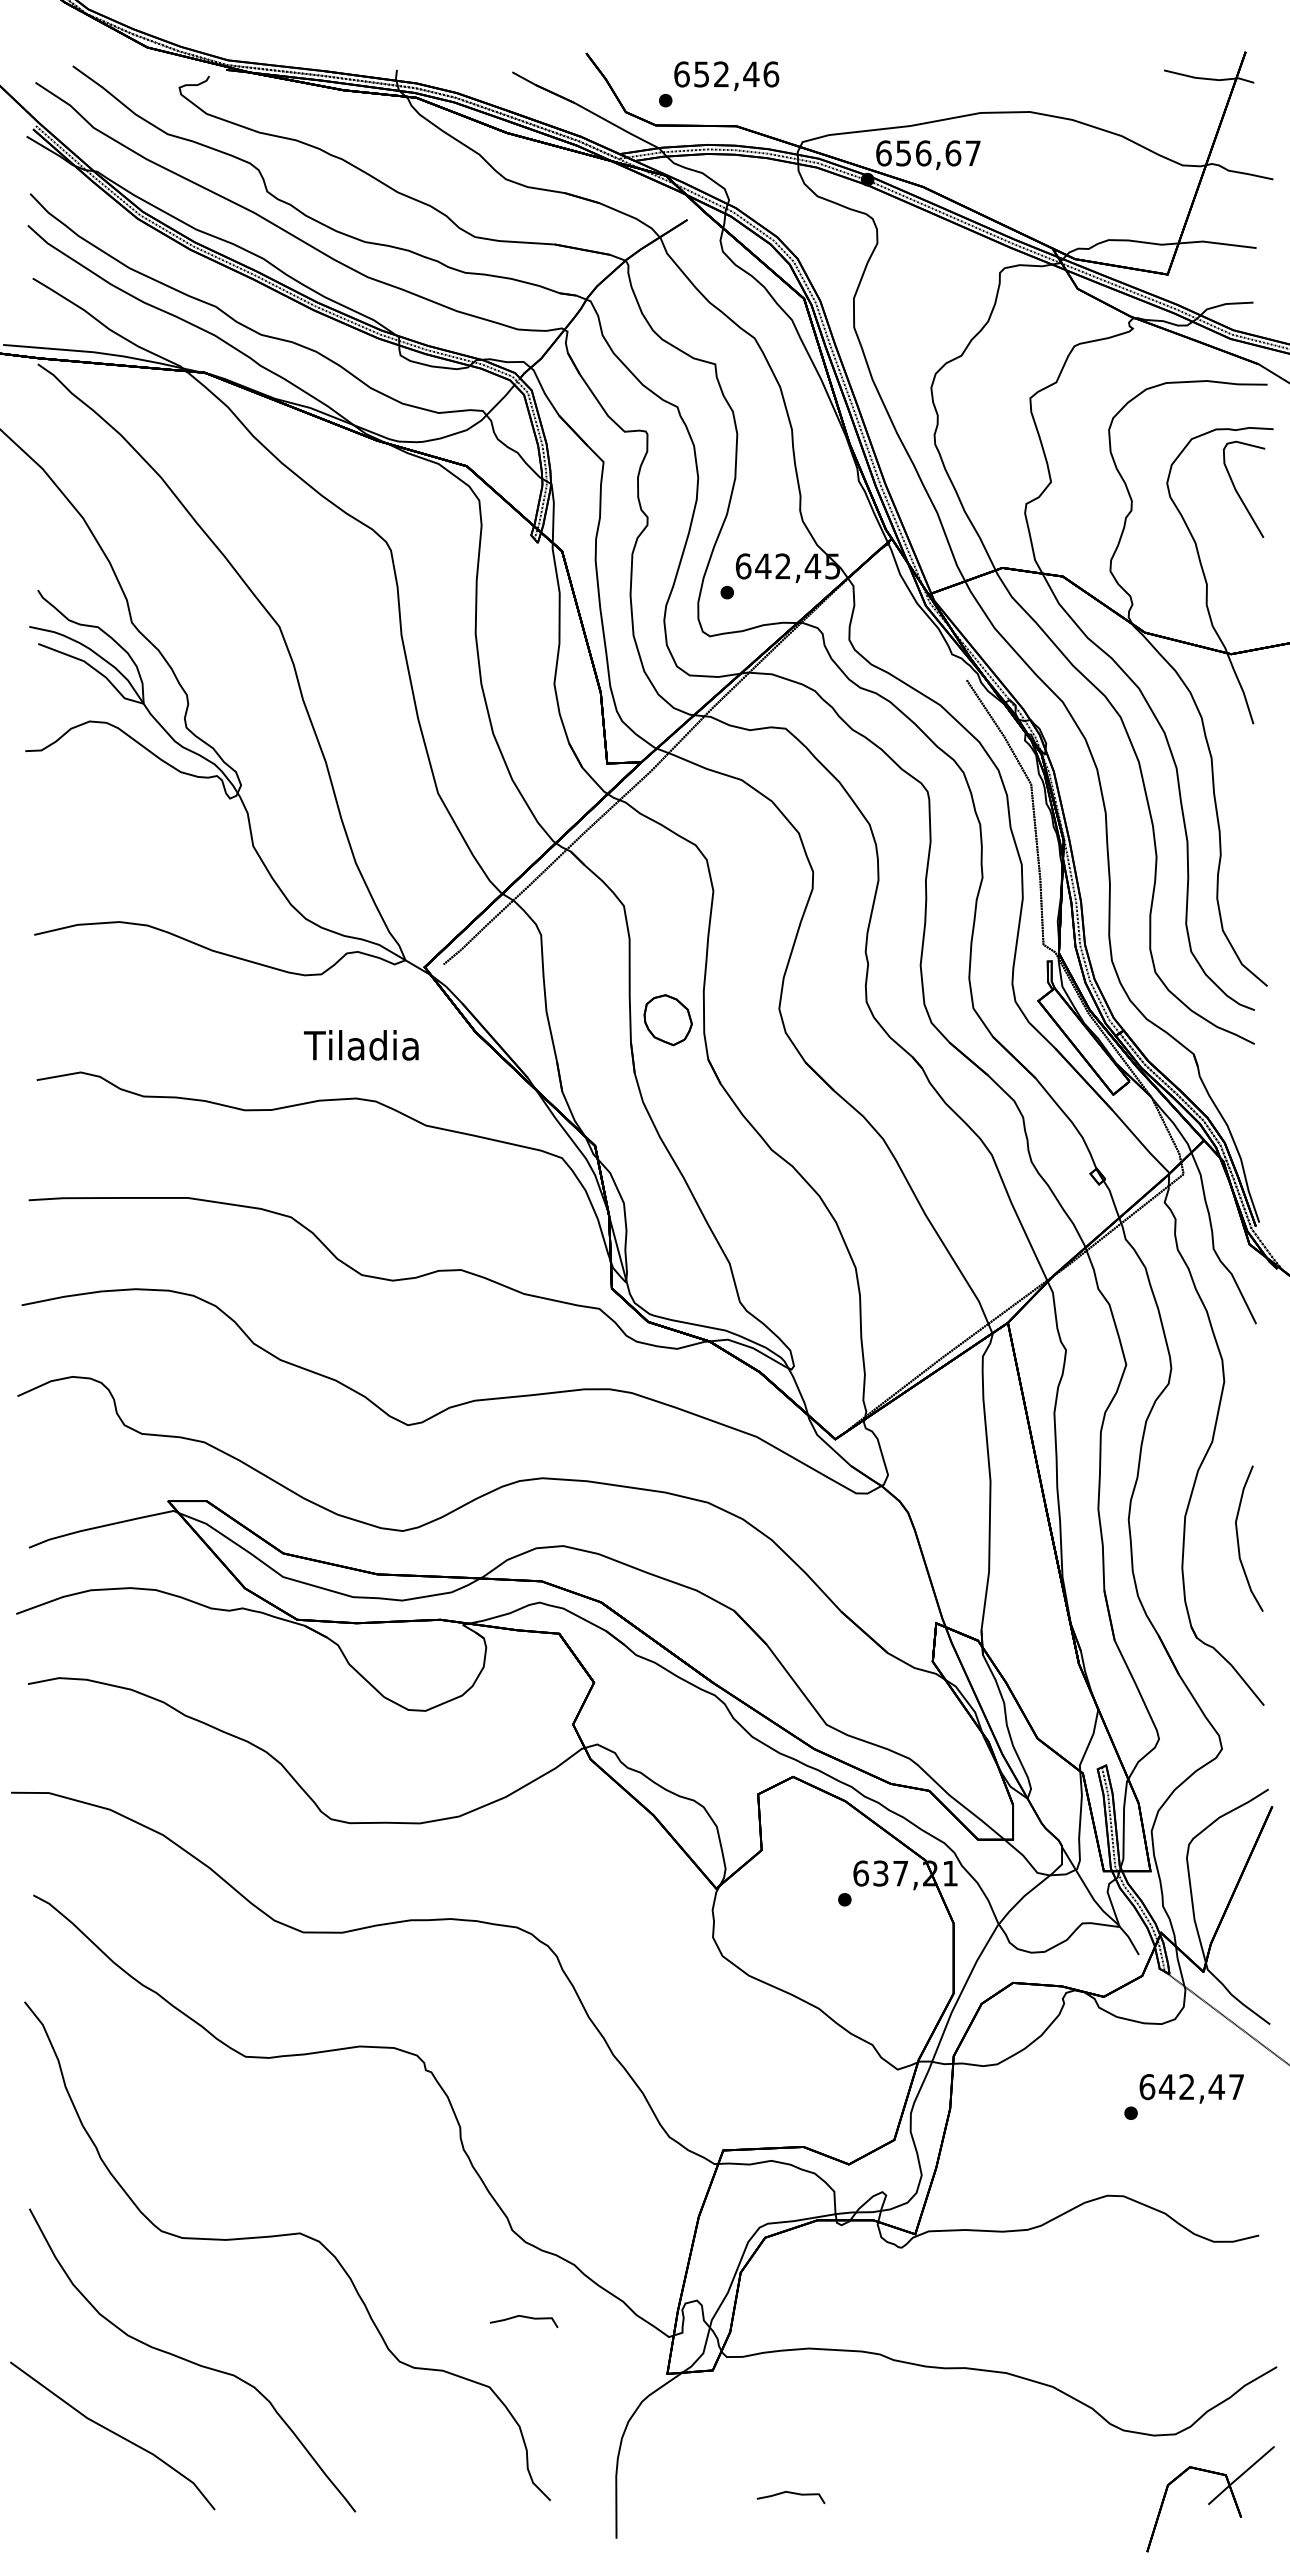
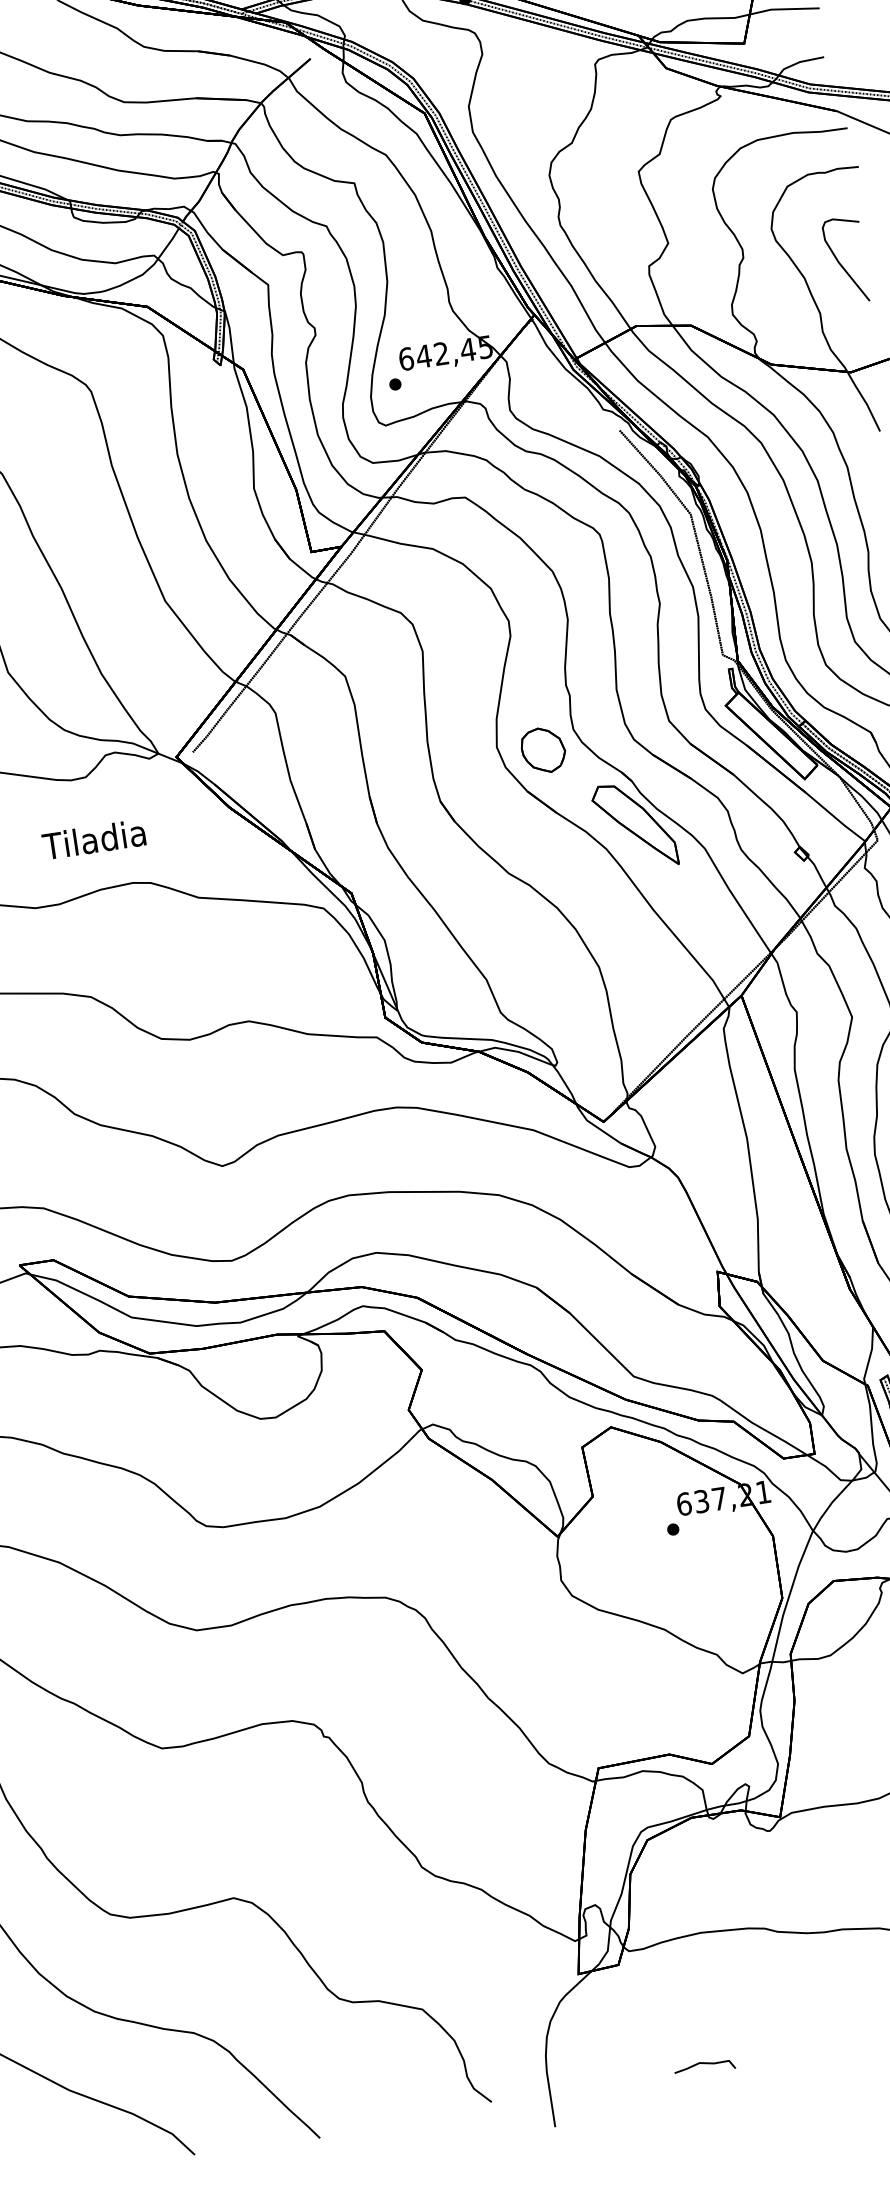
part: (1238, 492) -> (841, 264), moved
part: (667, 1020) -> (542, 750), moved
text: (361, 1045) -> (94, 839), moved
part: (917, 1118) -> (634, 826), added
curve: (523, 2317) -> (443, 1943), removed

